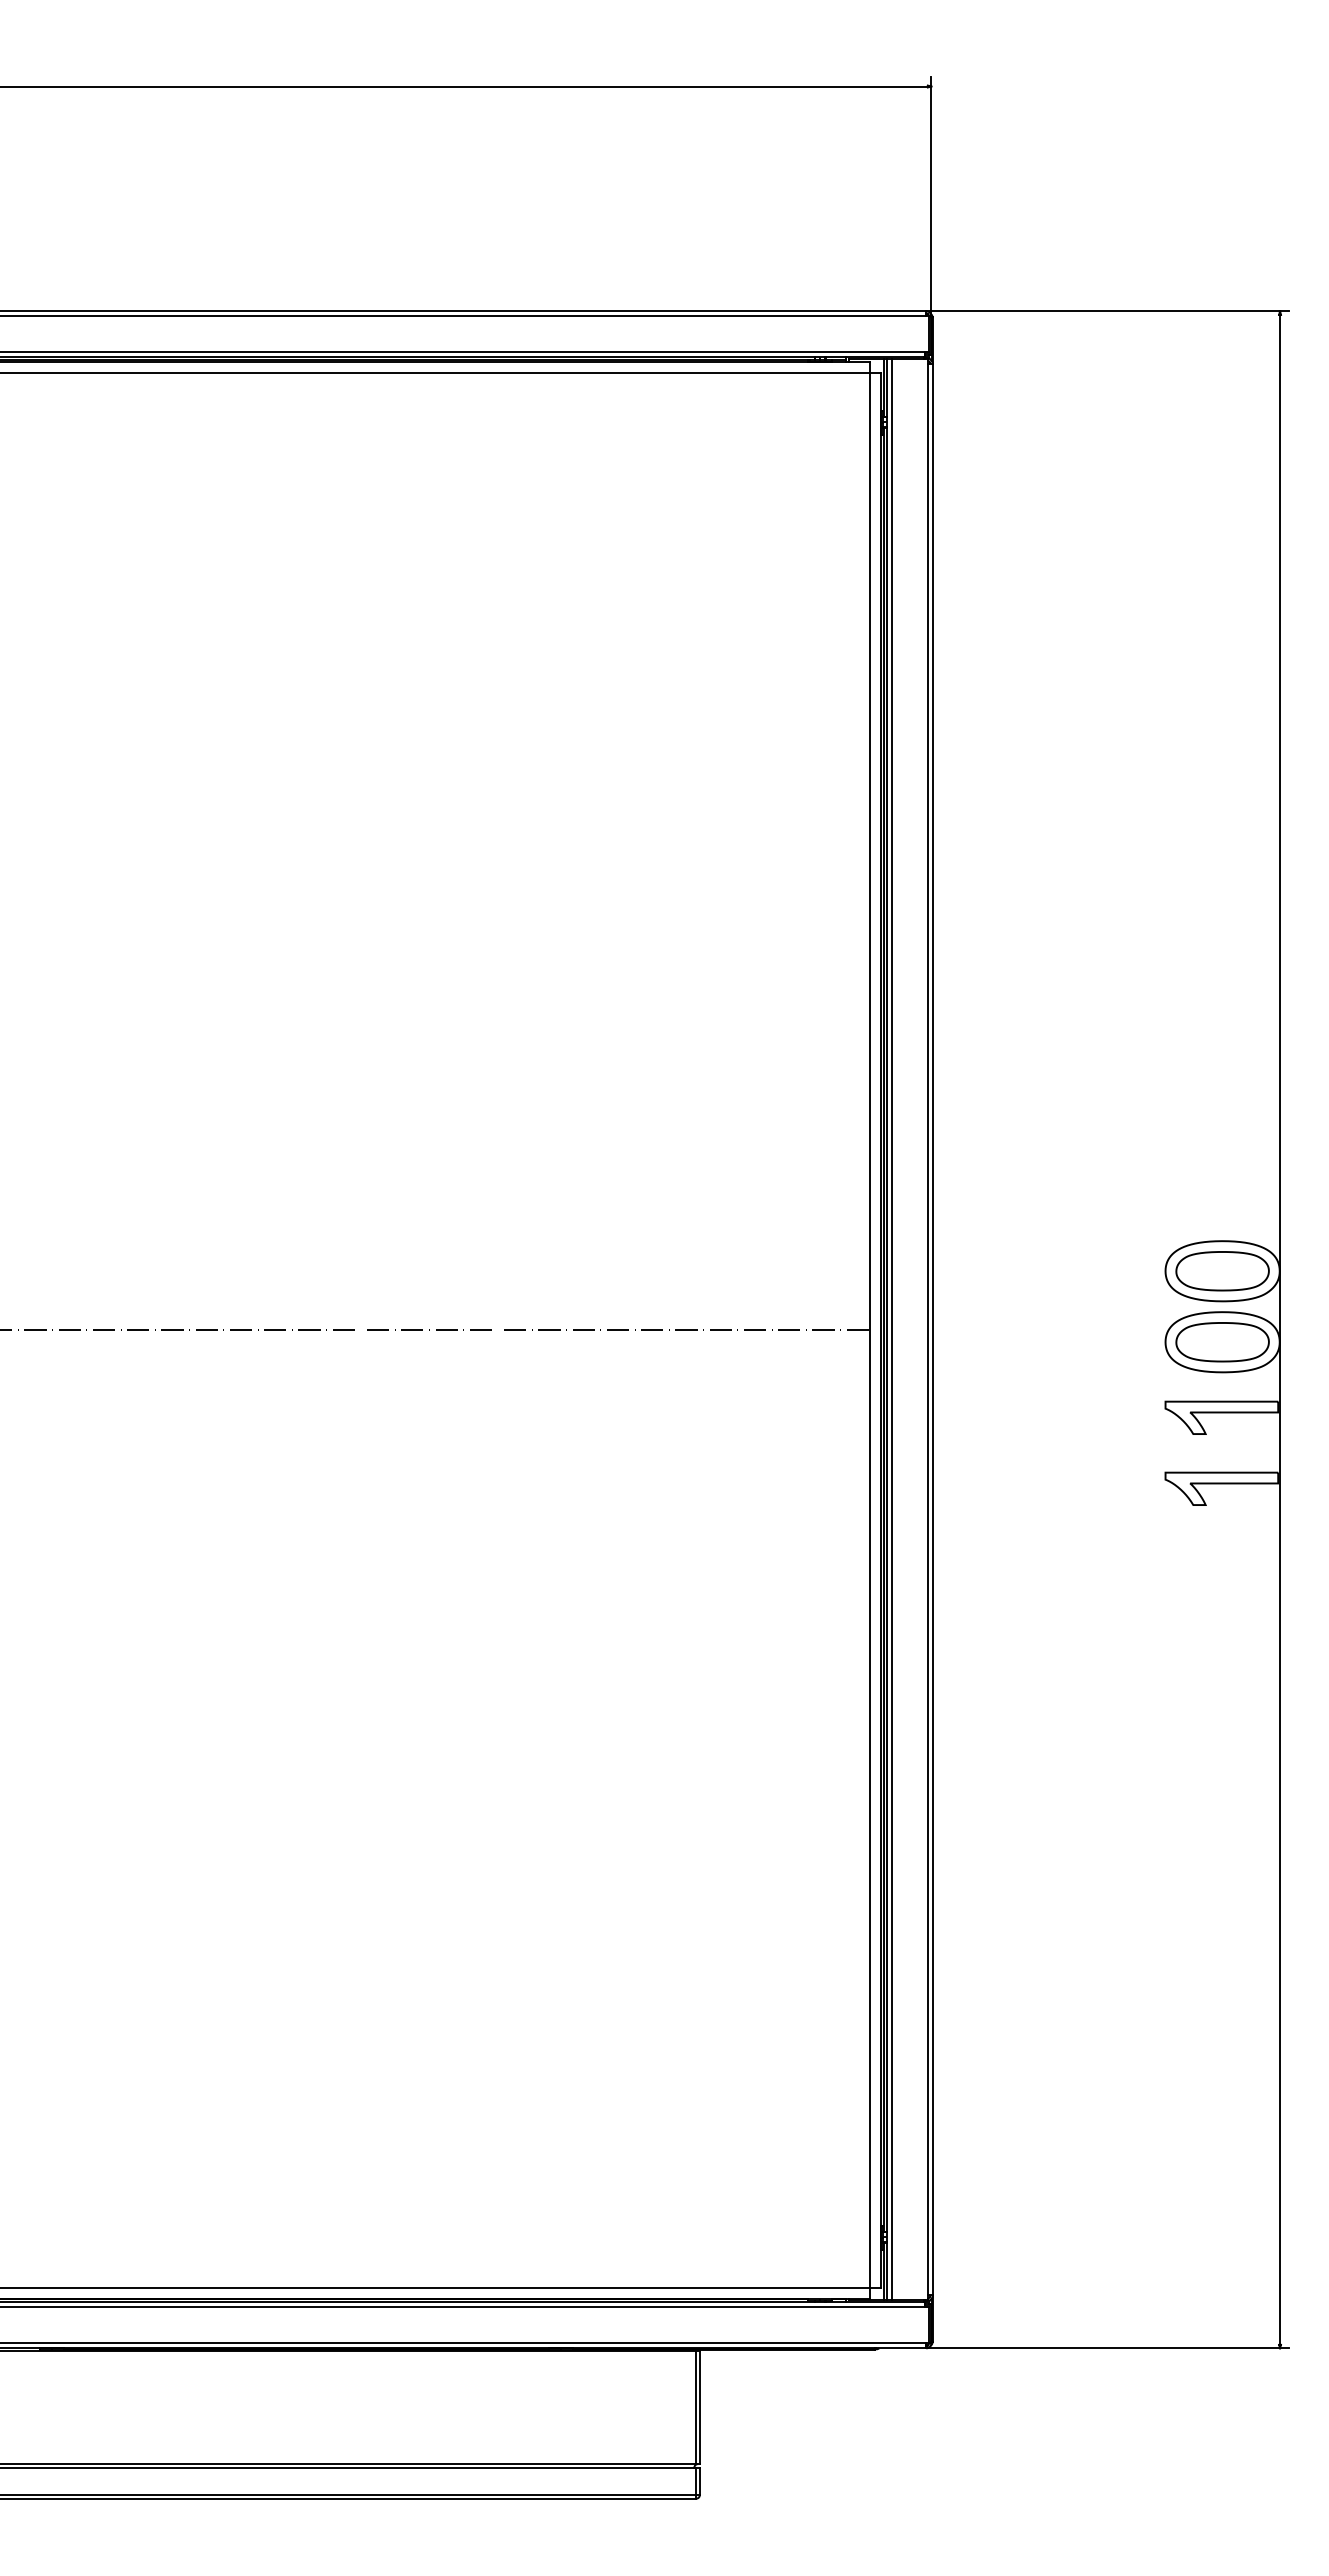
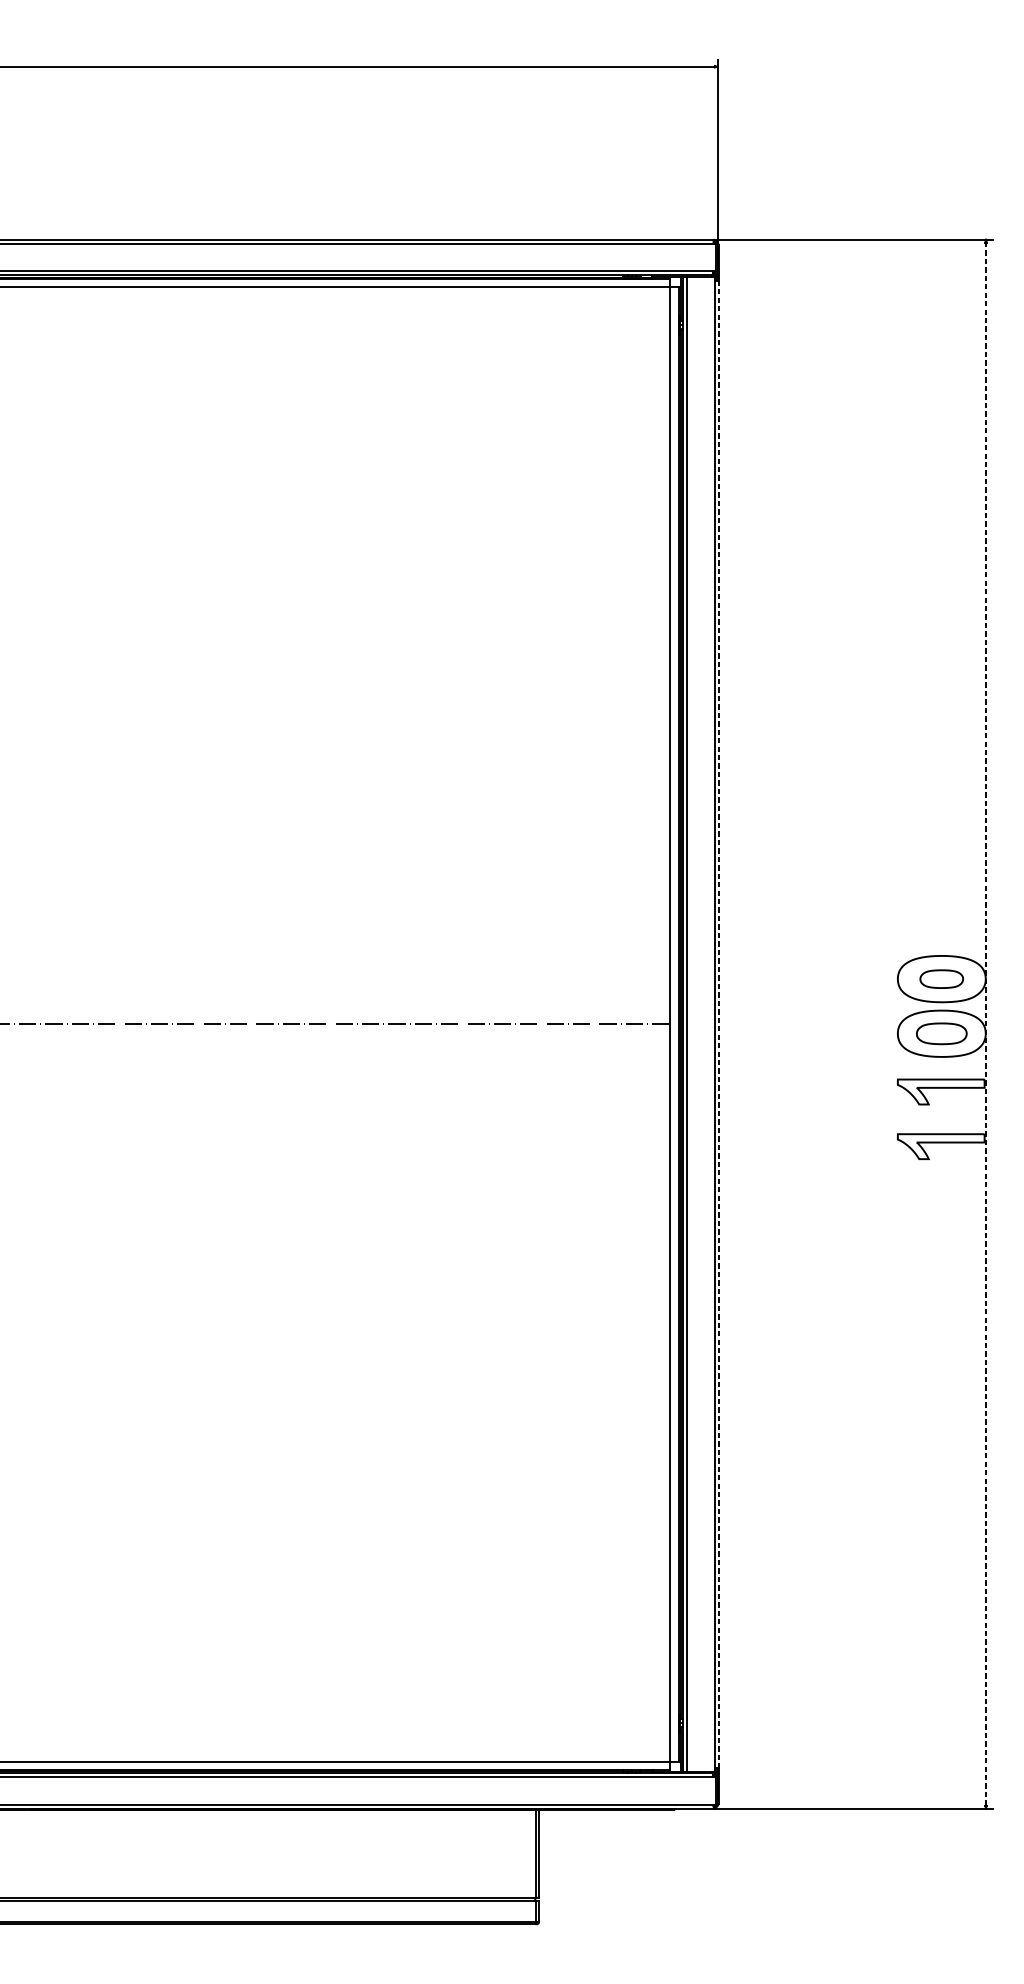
part: (1222, 1271) -> (941, 979), size x0.6
line: (932, 1329) -> (718, 1023), solid -> dashed
line: (1280, 1329) -> (986, 1023), solid -> dashed
part: (1222, 1342) -> (941, 1033), size x0.7

